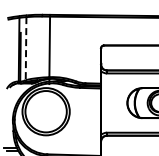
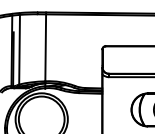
line: (26, 48) -> (20, 49), dashed -> solid

